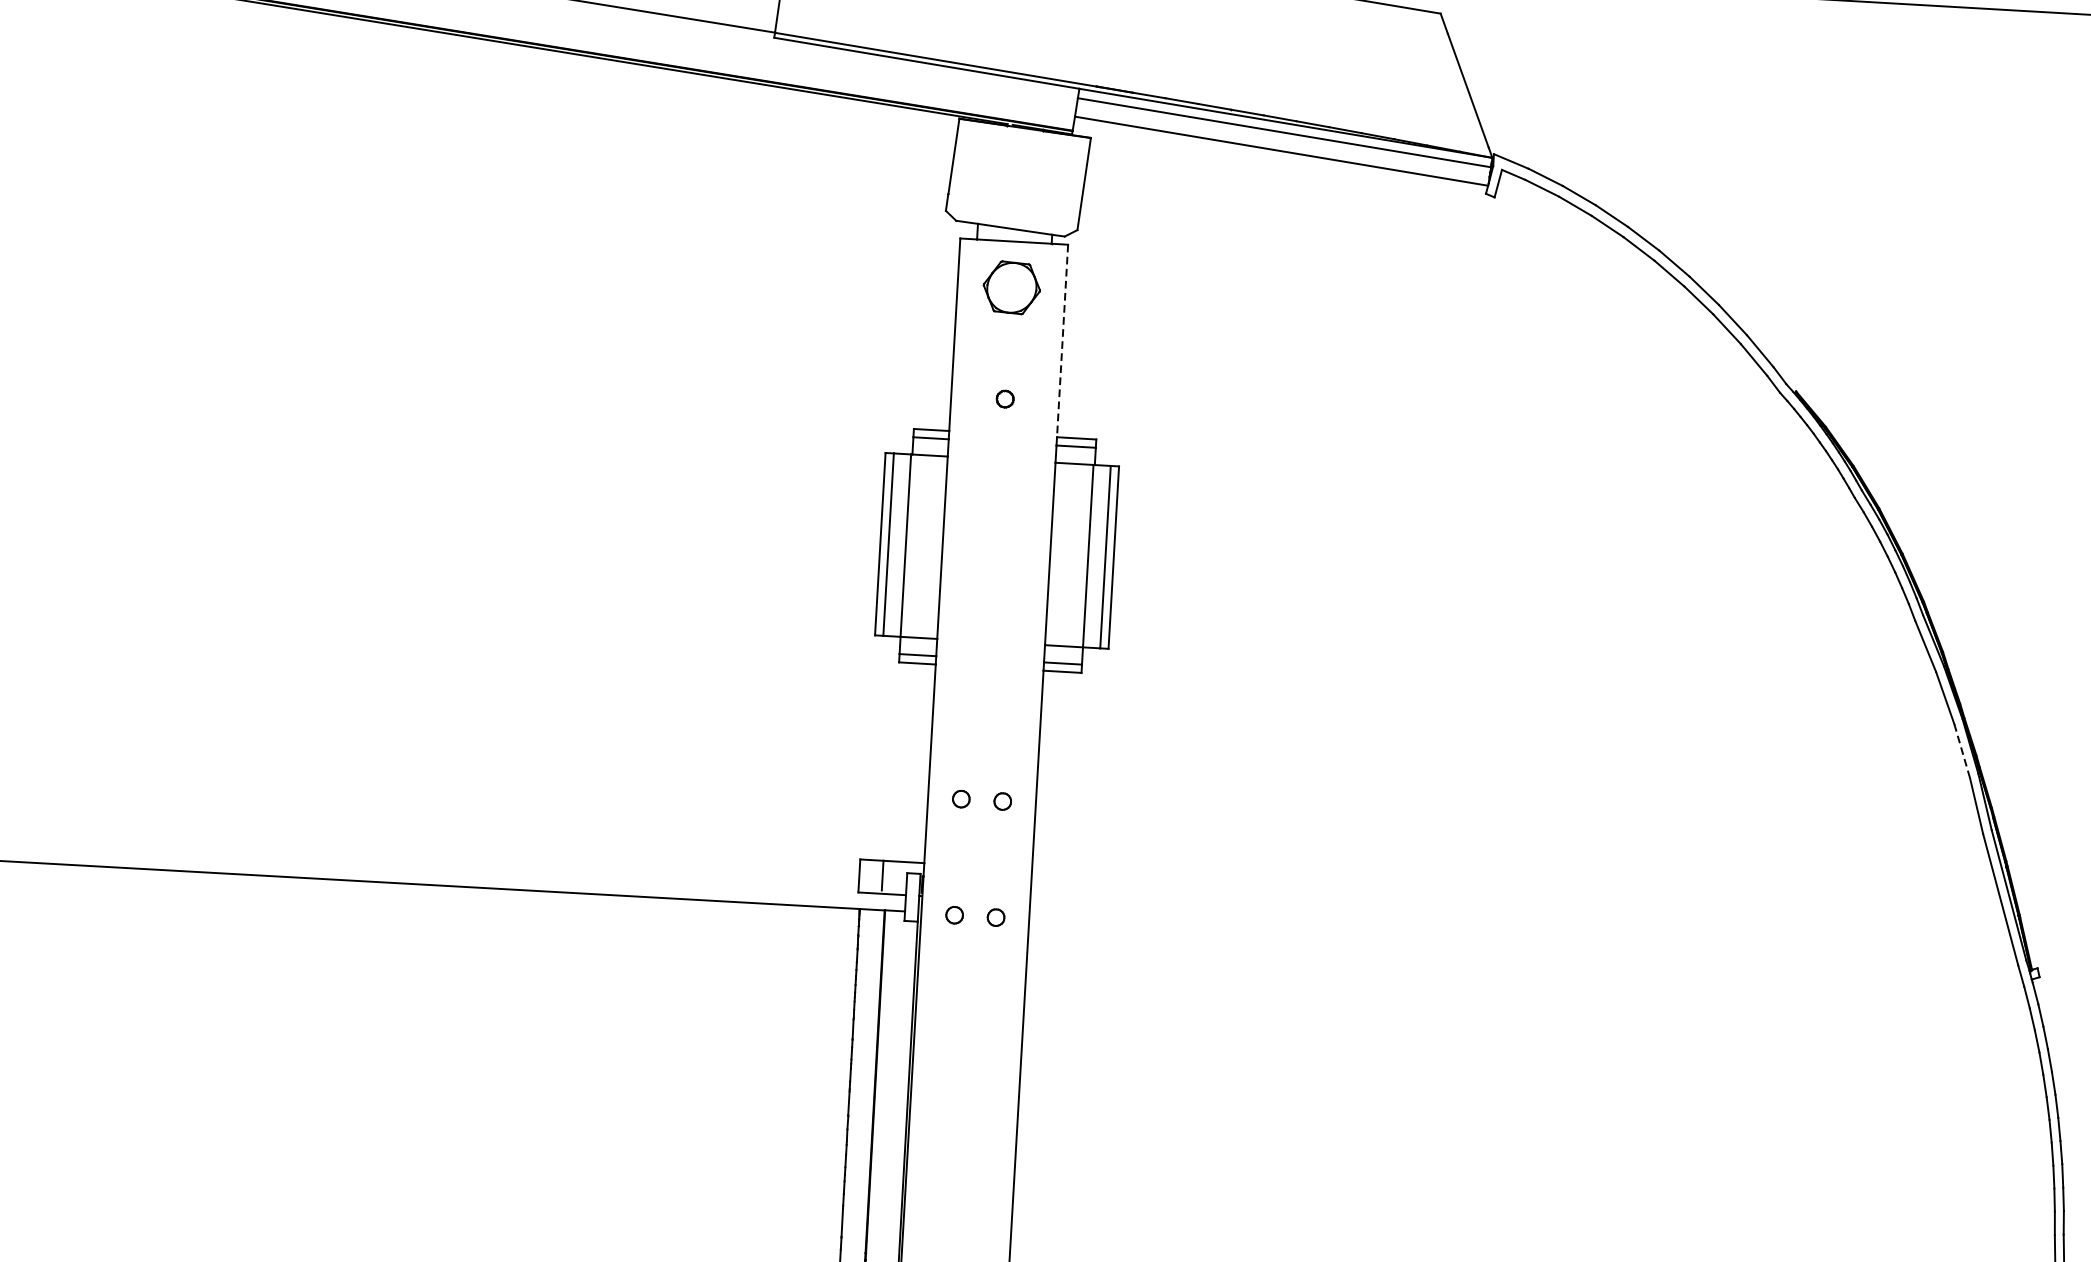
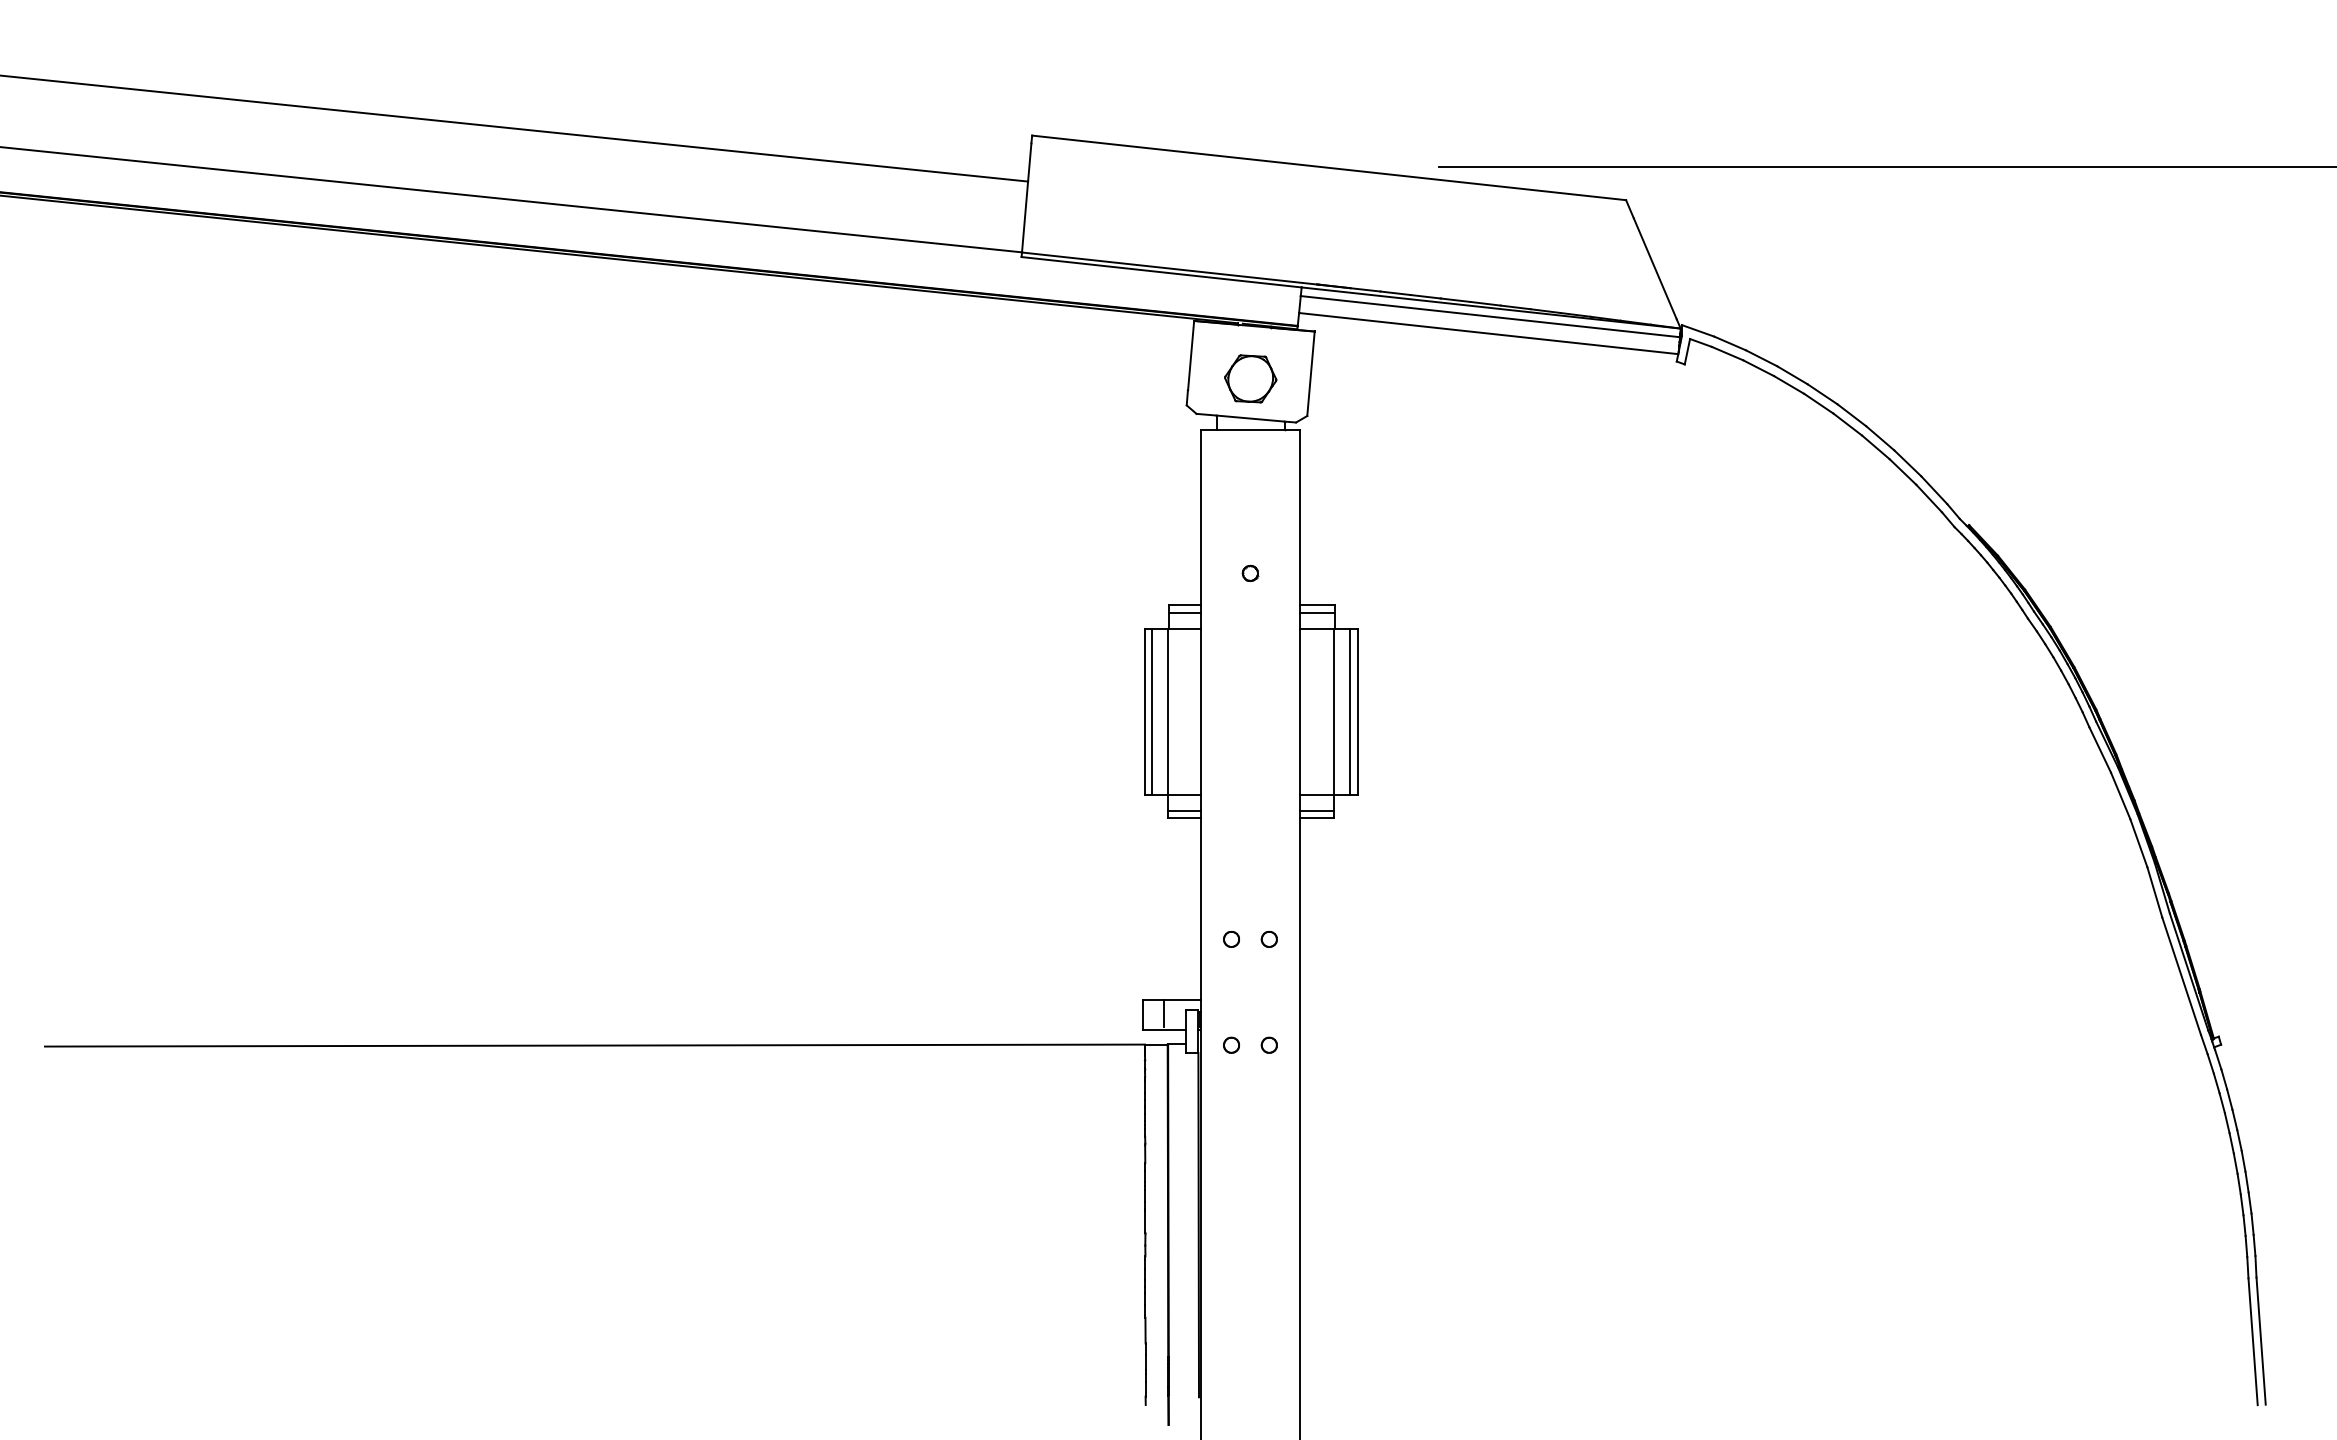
part: (1011, 287) -> (1250, 378), moved
line: (1062, 340) -> (1299, 517), dashed -> solid
line: (1961, 751) -> (2138, 843), dashed -> solid

